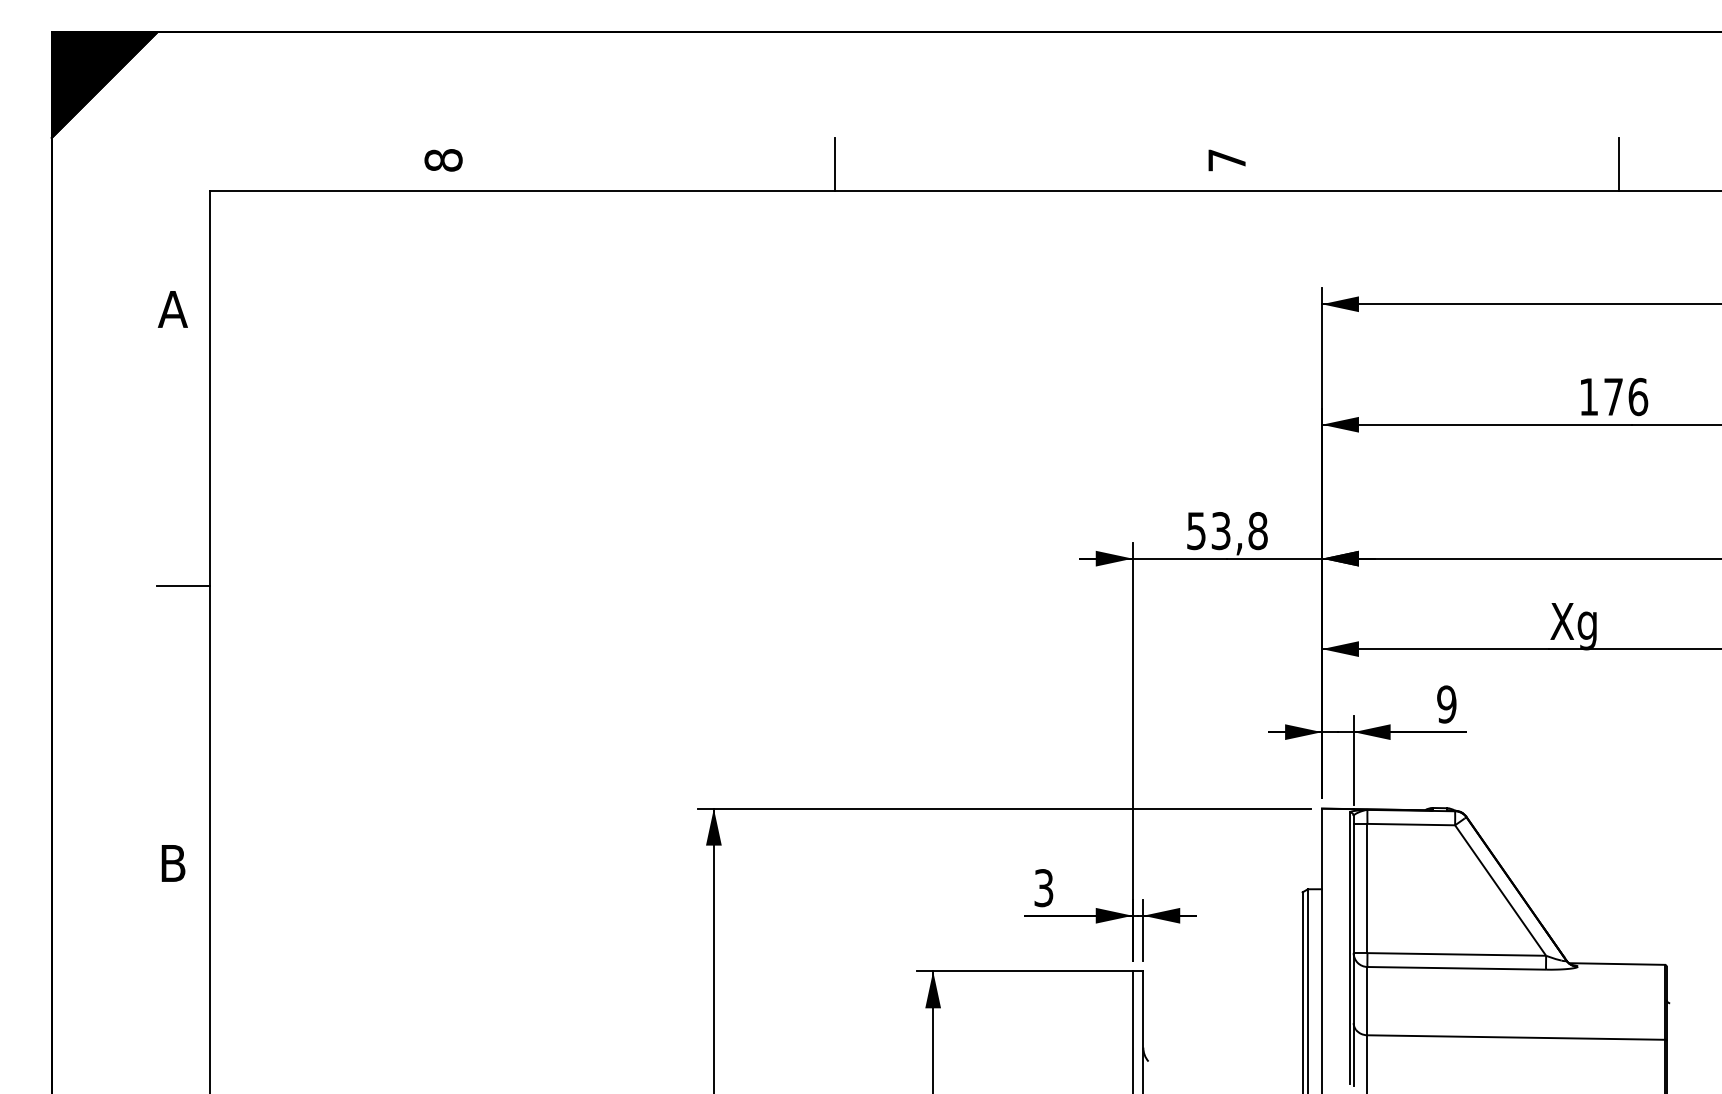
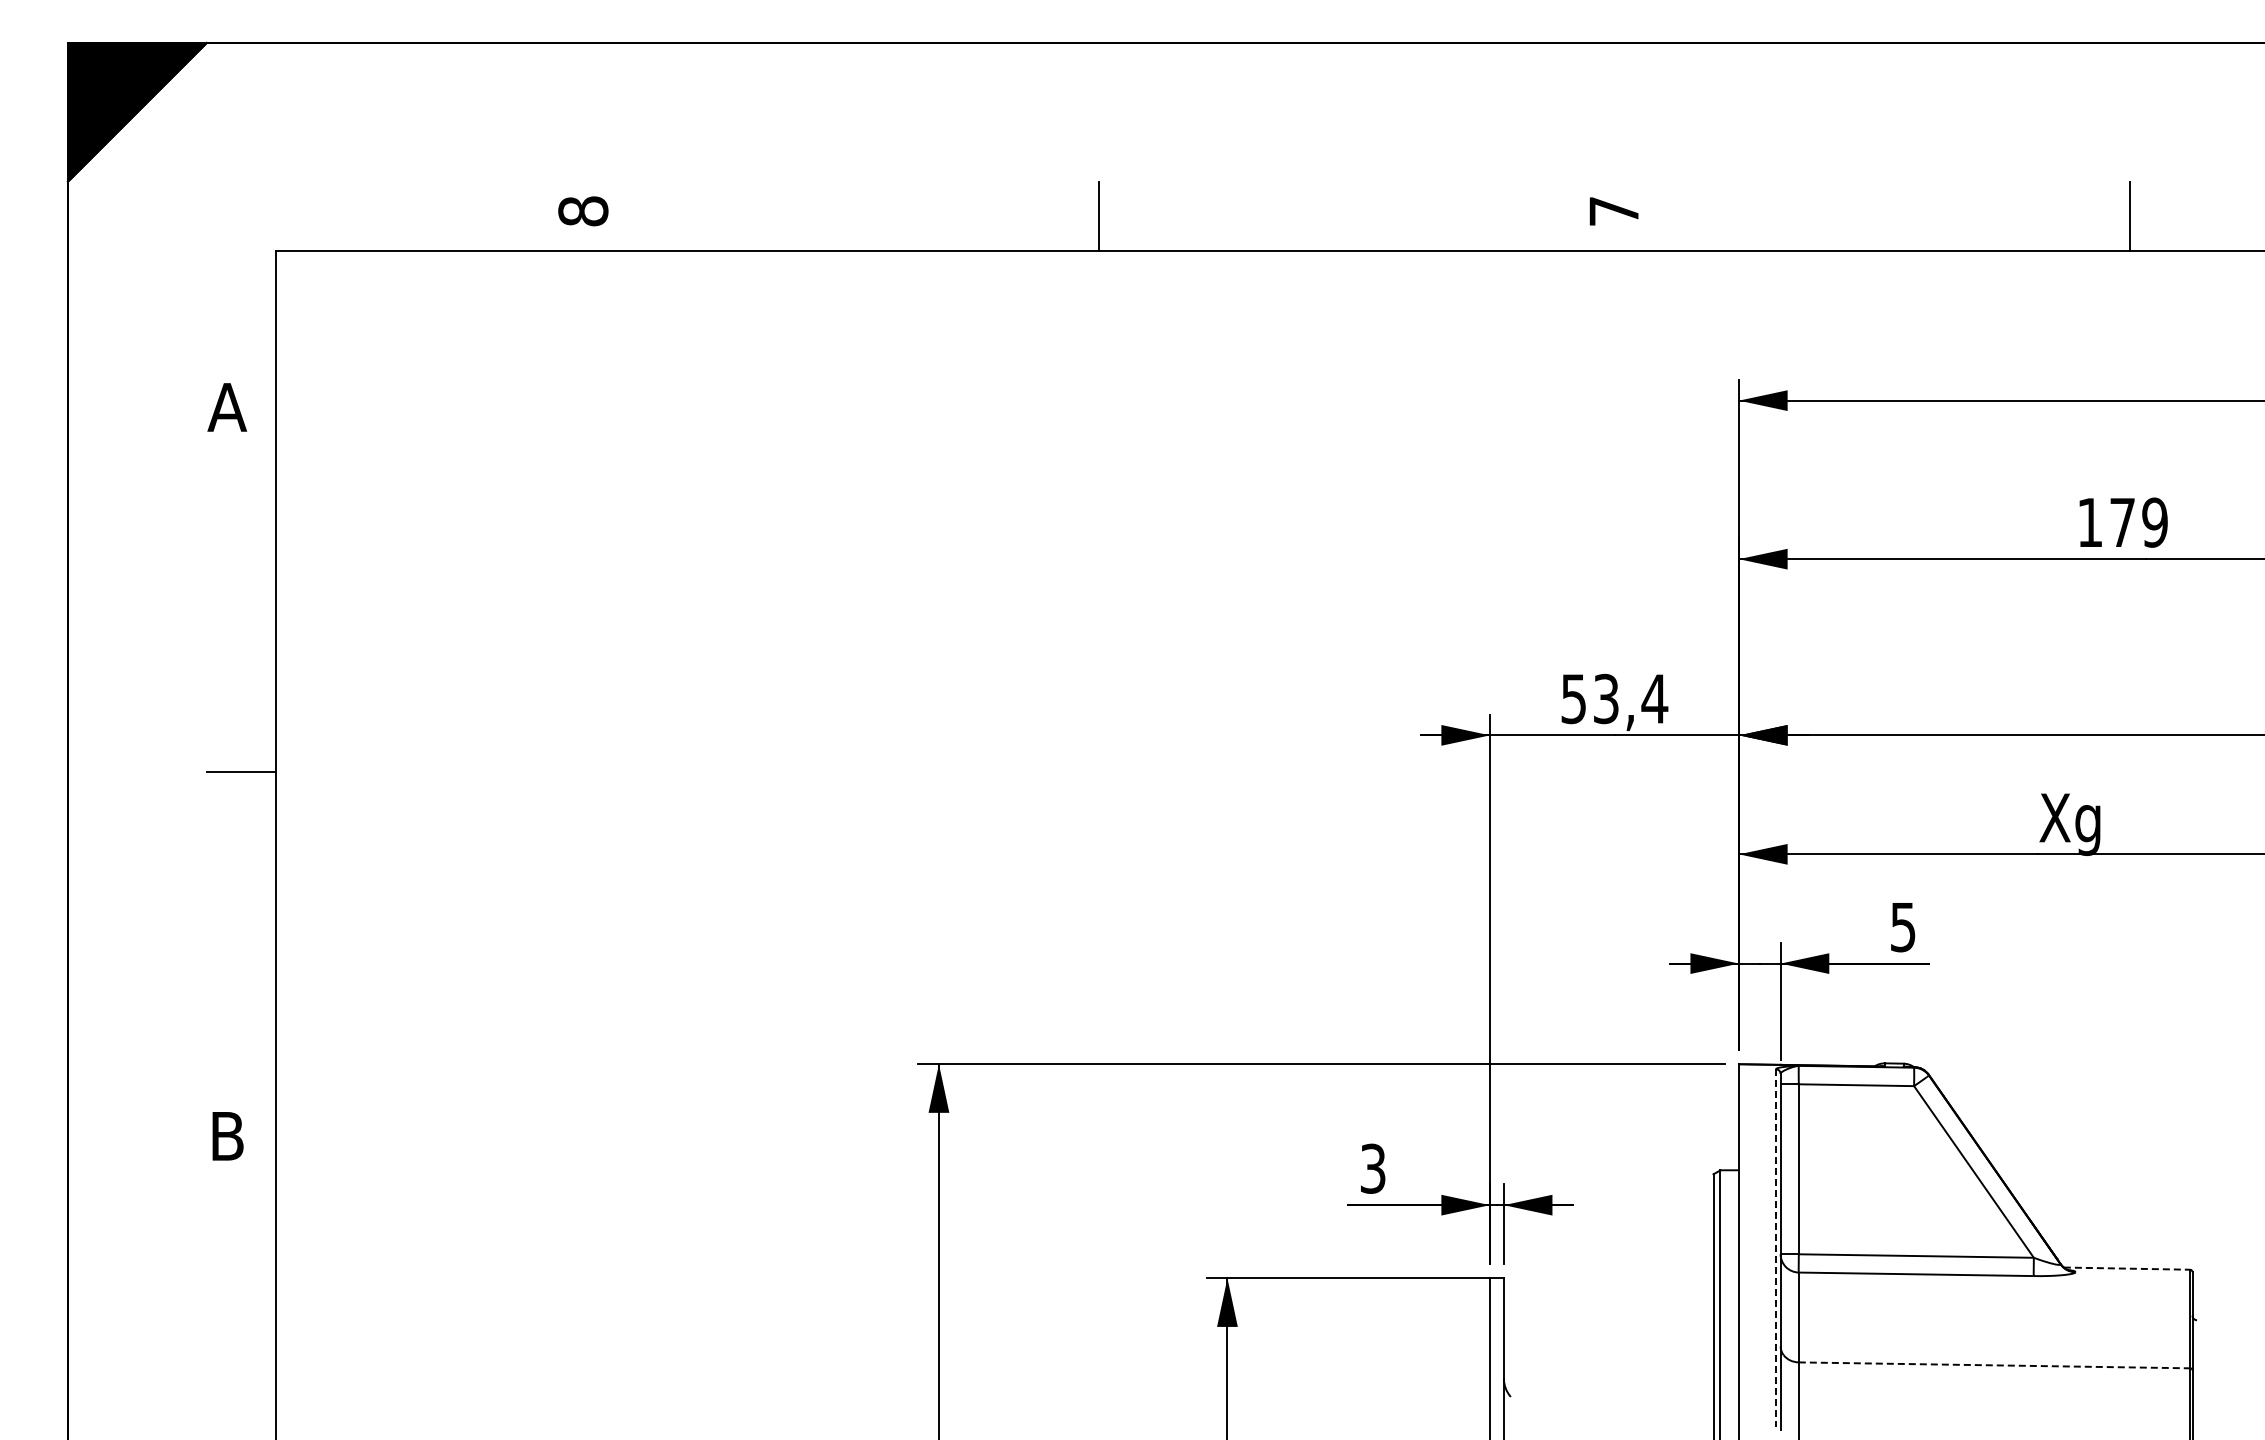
text: (1638, 396) -> (2155, 522), 176 -> 179
text: (1257, 530) -> (1654, 698), 53,8 -> 53,4
text: (1446, 704) -> (1902, 927), 9 -> 5
line: (1350, 947) -> (1776, 1247), solid -> dashed
line: (1617, 963) -> (2127, 1268), solid -> dashed
line: (1516, 1037) -> (1994, 1365), solid -> dashed

